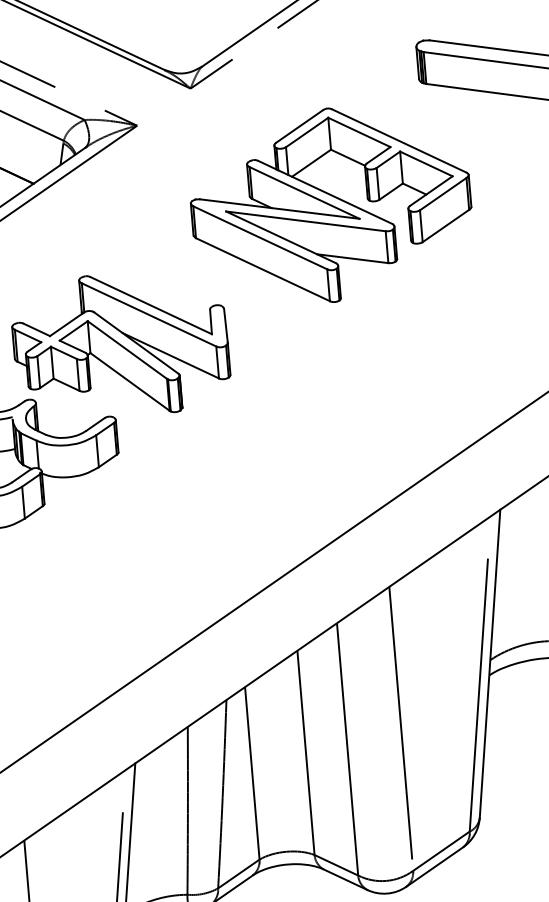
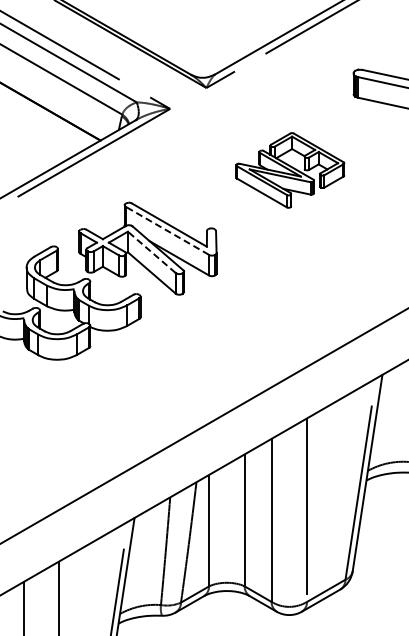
part: (331, 205) -> (290, 170), size x0.6
line: (148, 314) -> (167, 230), solid -> dashed
line: (126, 350) -> (151, 252), solid -> dashed

